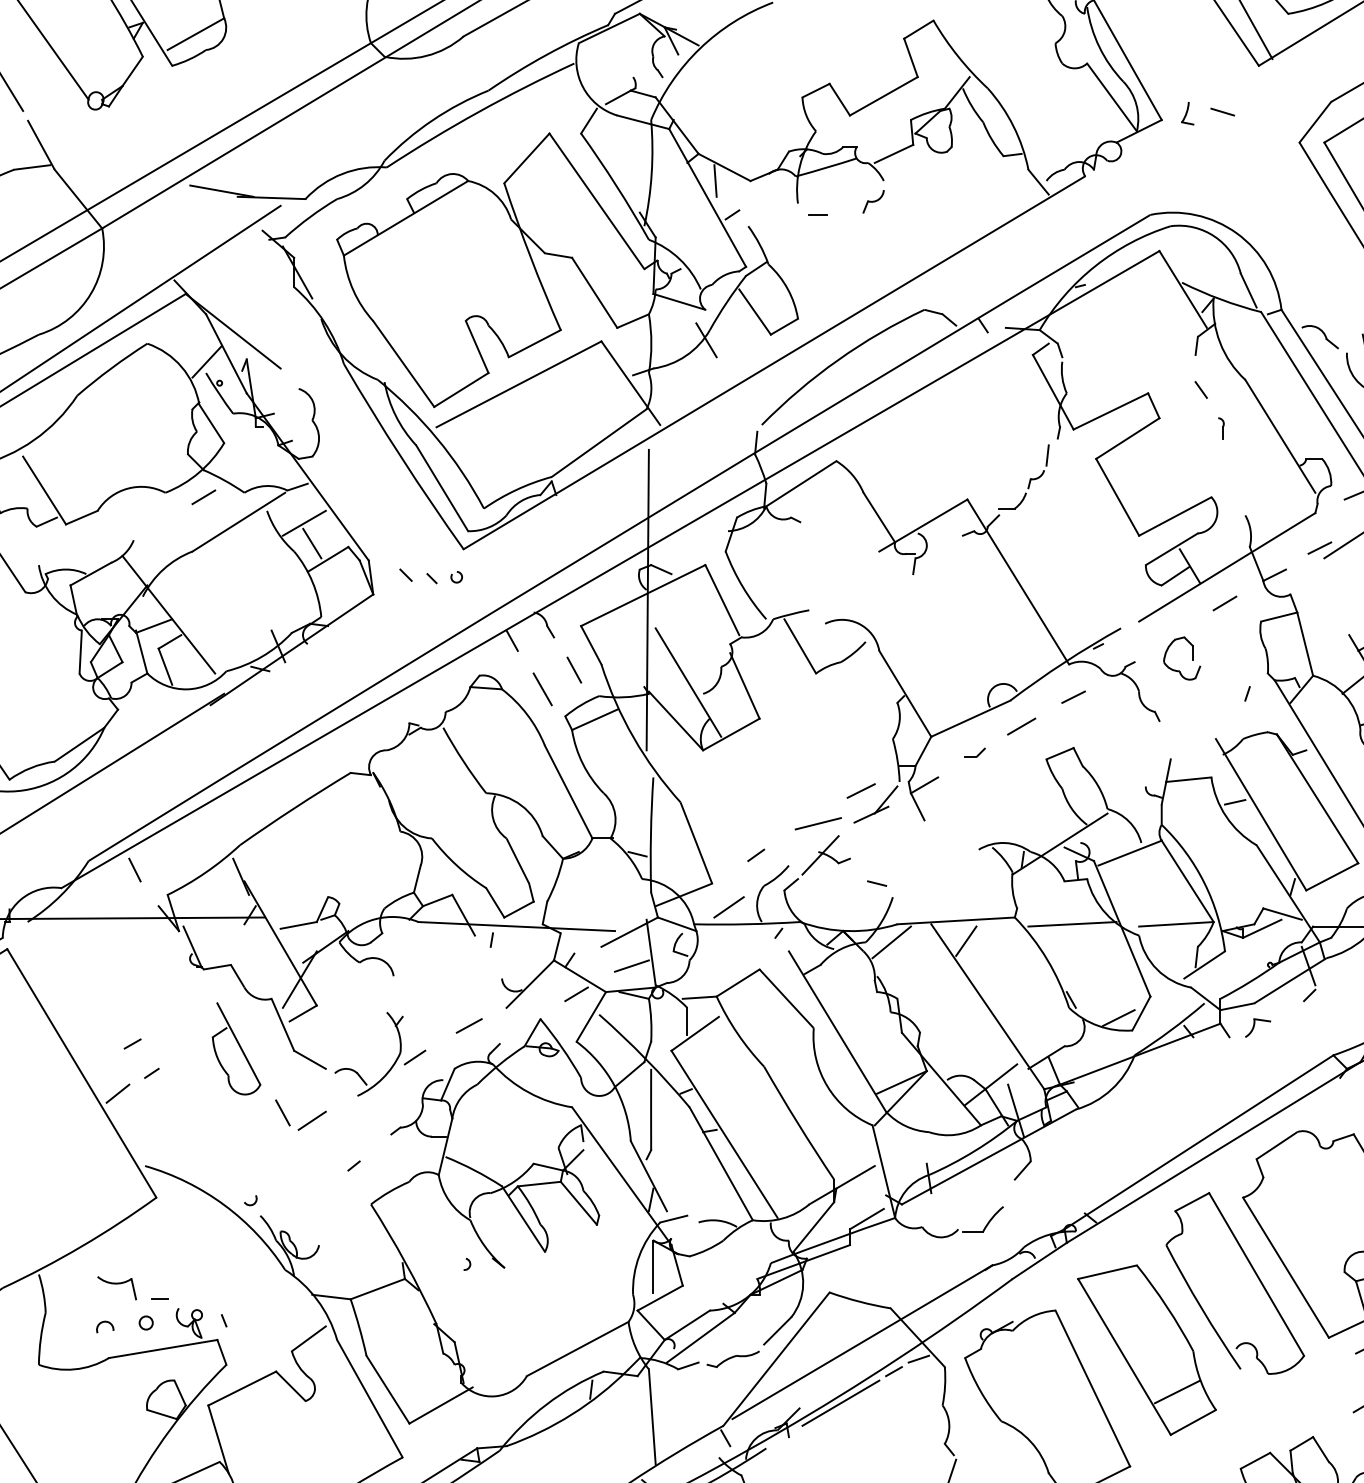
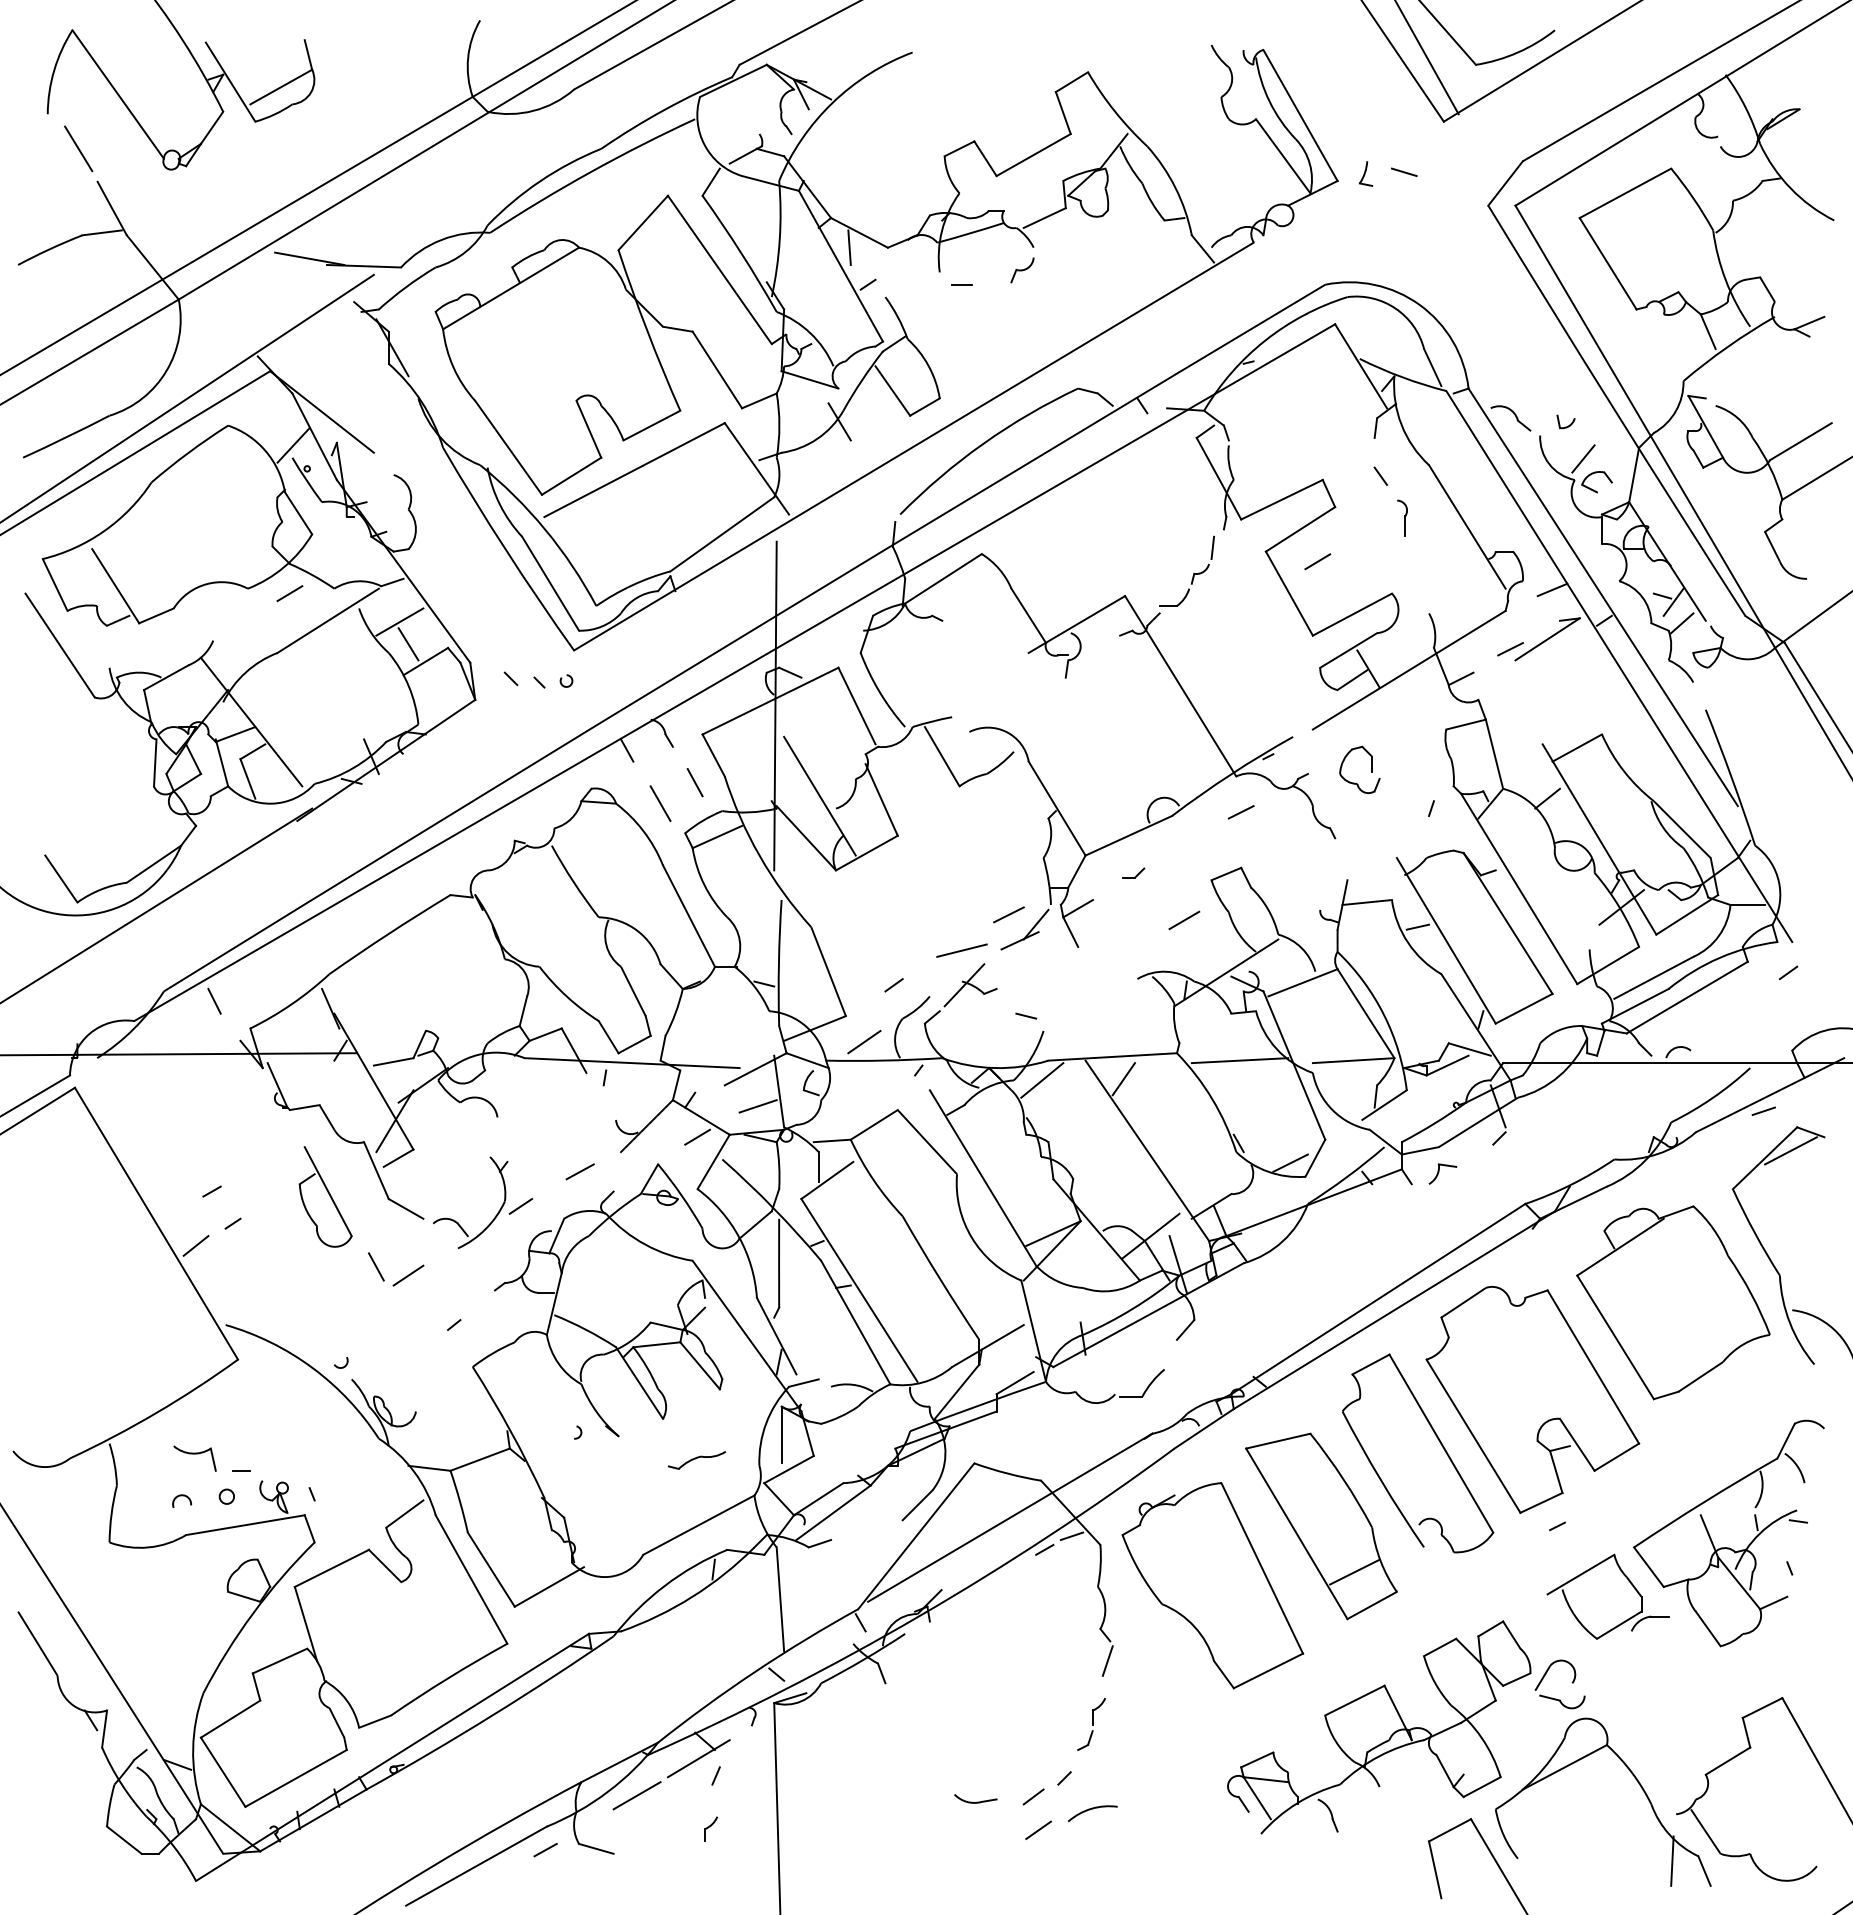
part: (1221, 427) -> (1402, 517), size x1.6
line: (1224, 603) -> (1317, 561), moved
line: (1021, 726) -> (1184, 920), moved
part: (732, 1359) -> (696, 1460), moved
line: (840, 1403) -> (986, 1584), removed

